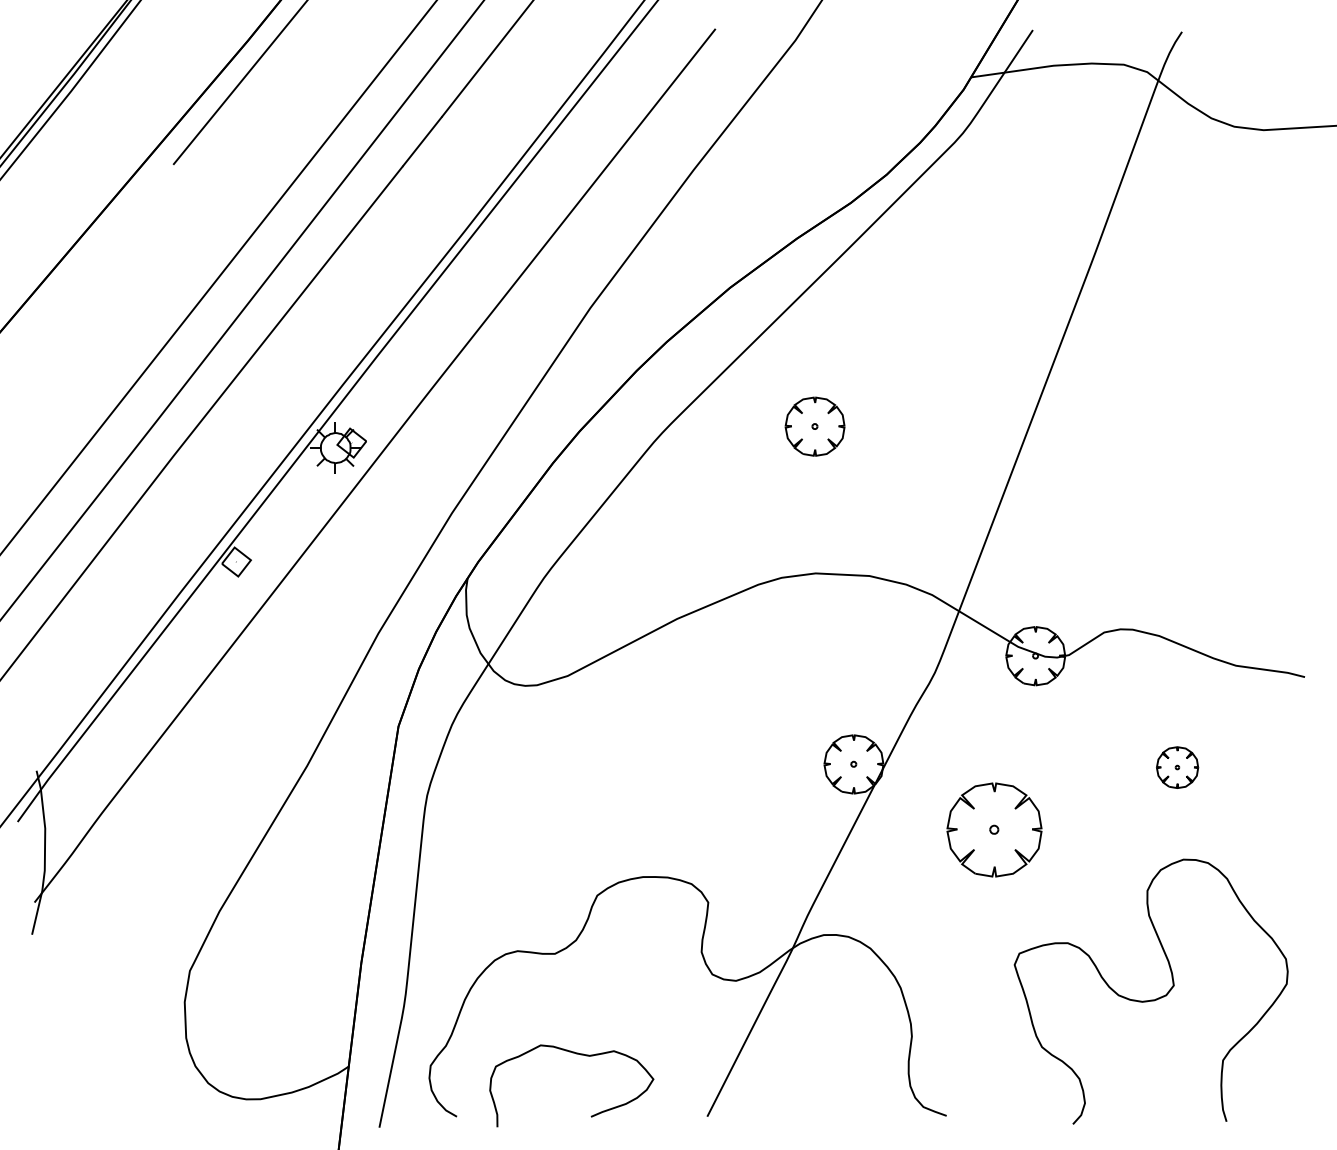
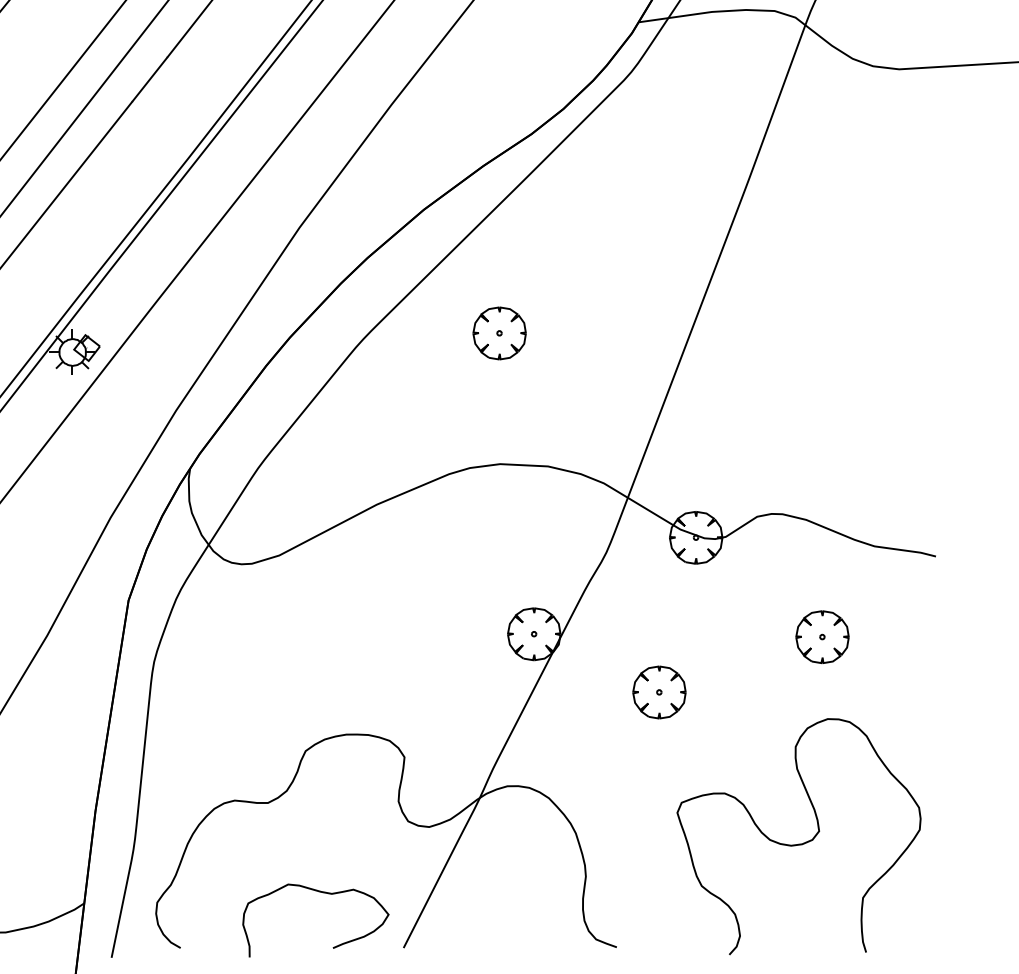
part: (1177, 767) -> (822, 637), size x1.43
part: (994, 829) -> (659, 692), size x0.62
curve: (580, 1055) -> (323, 893), moved

